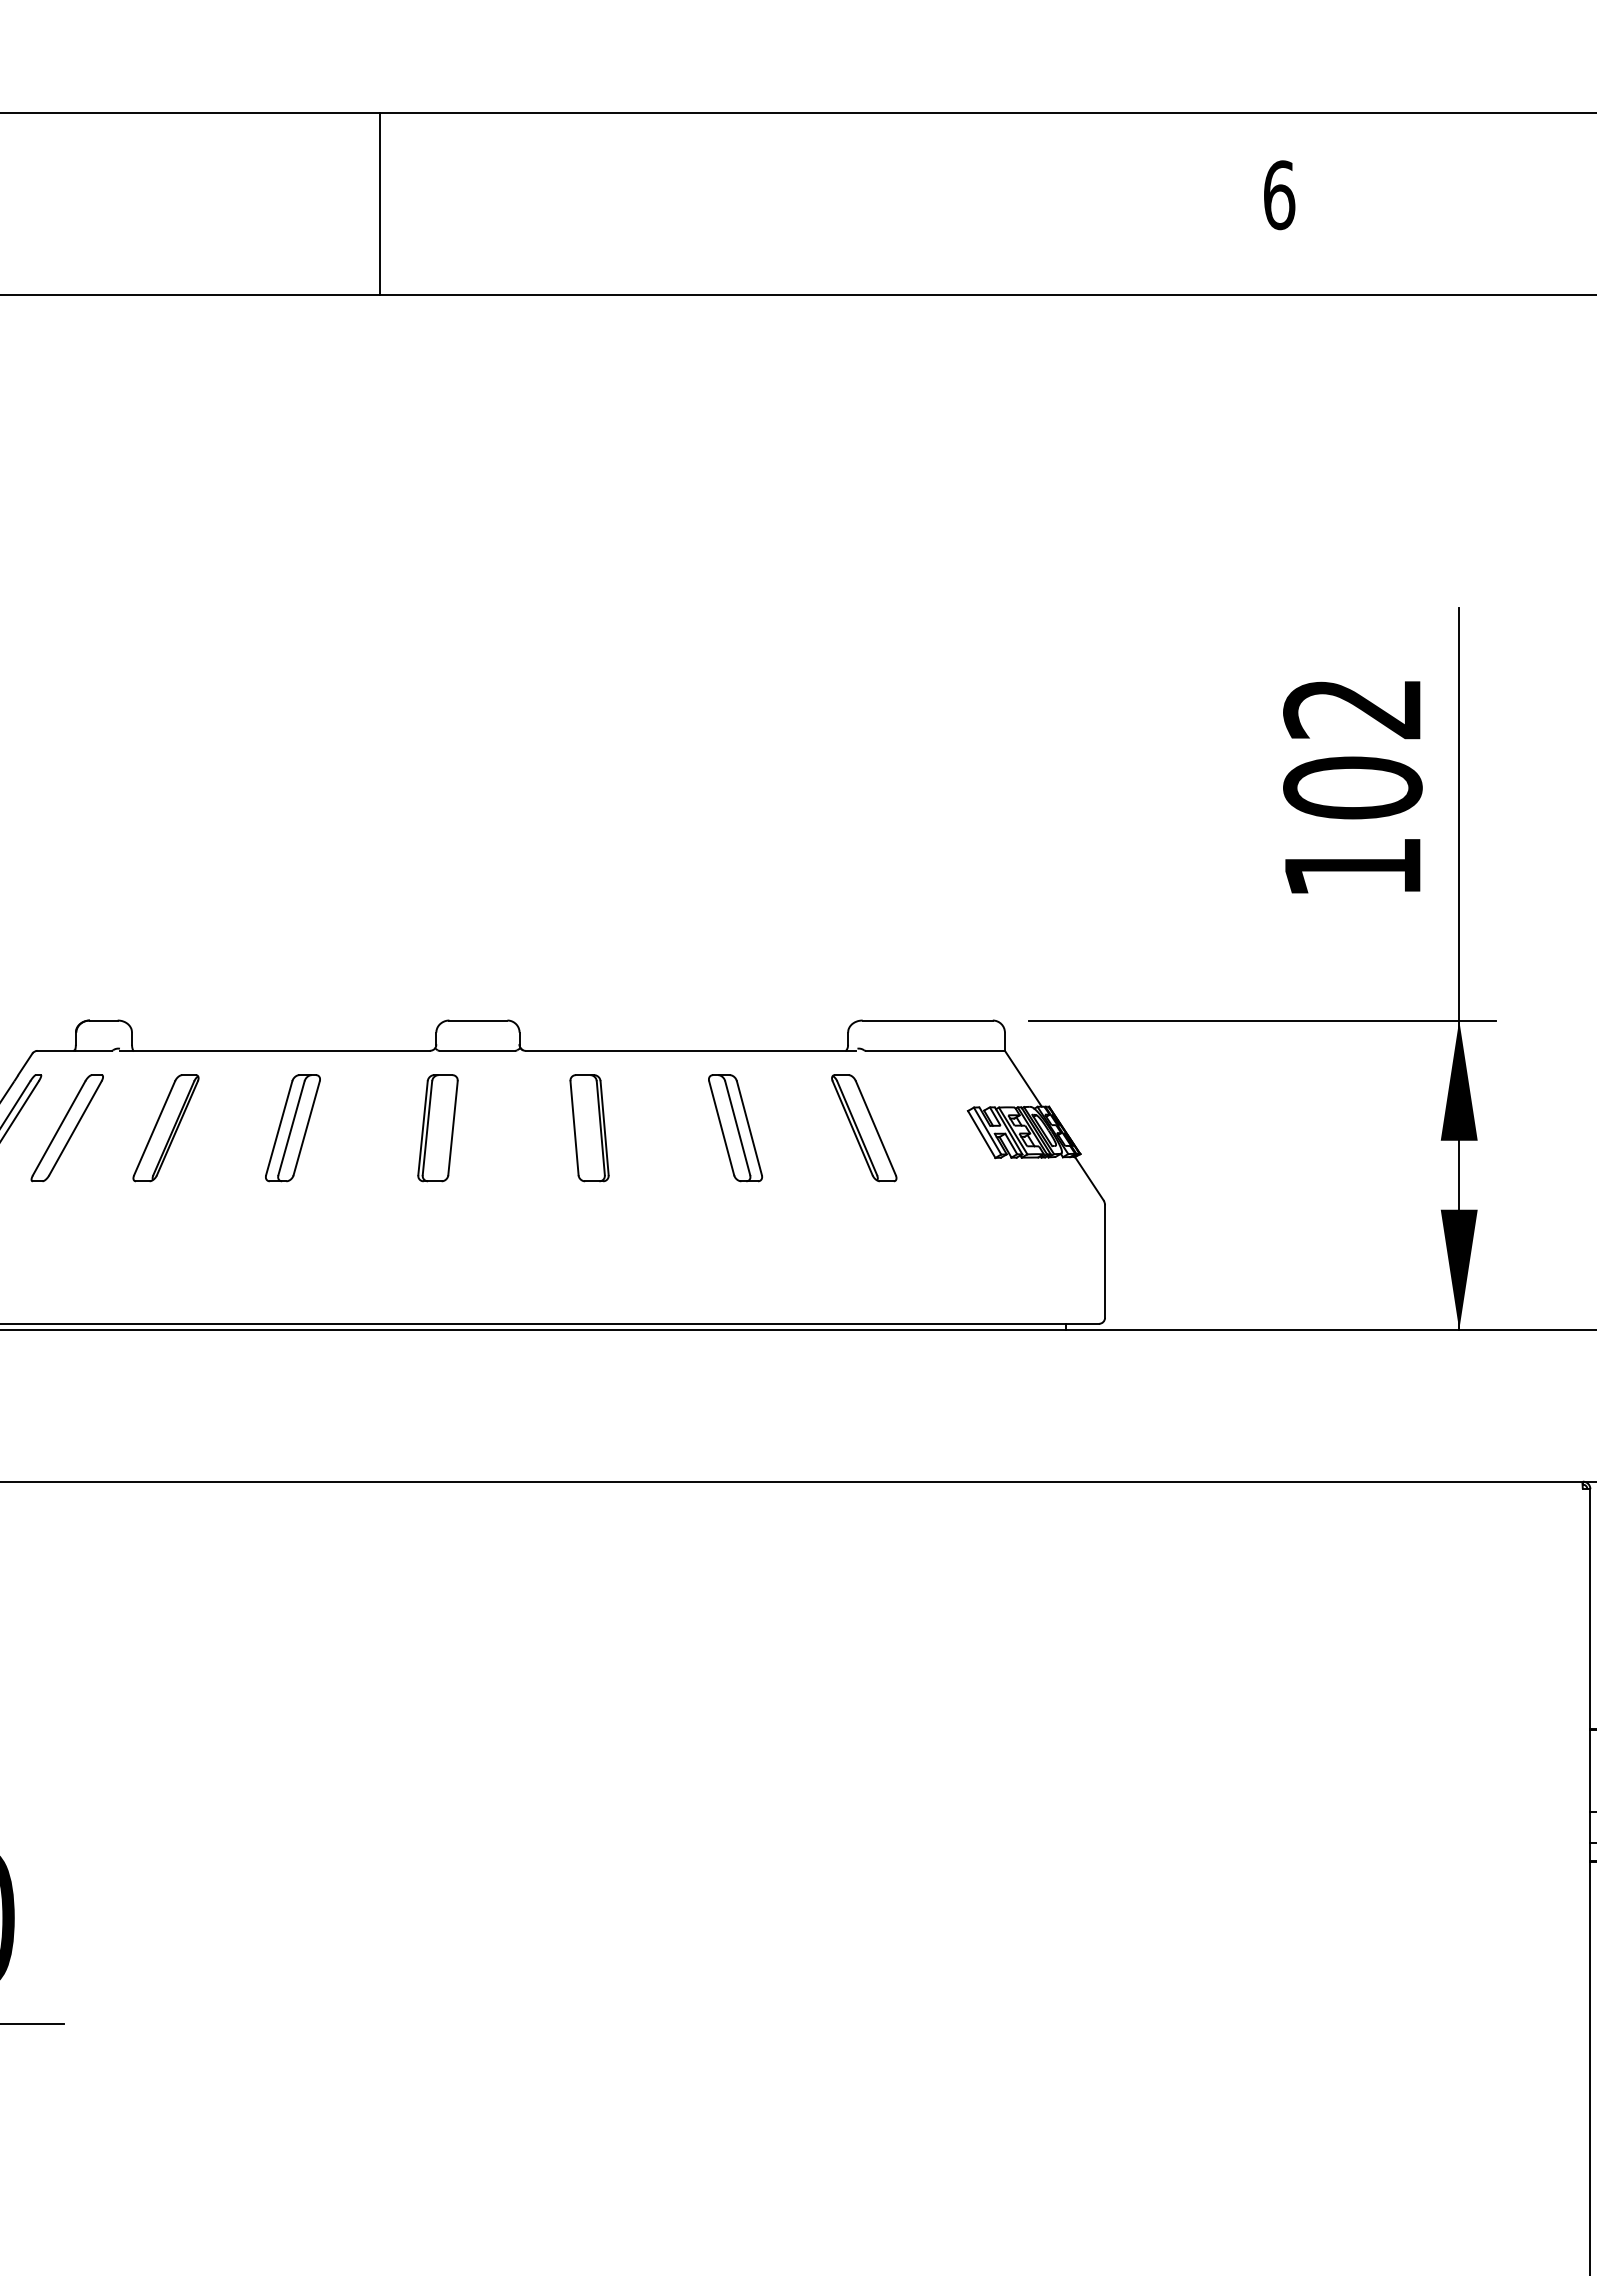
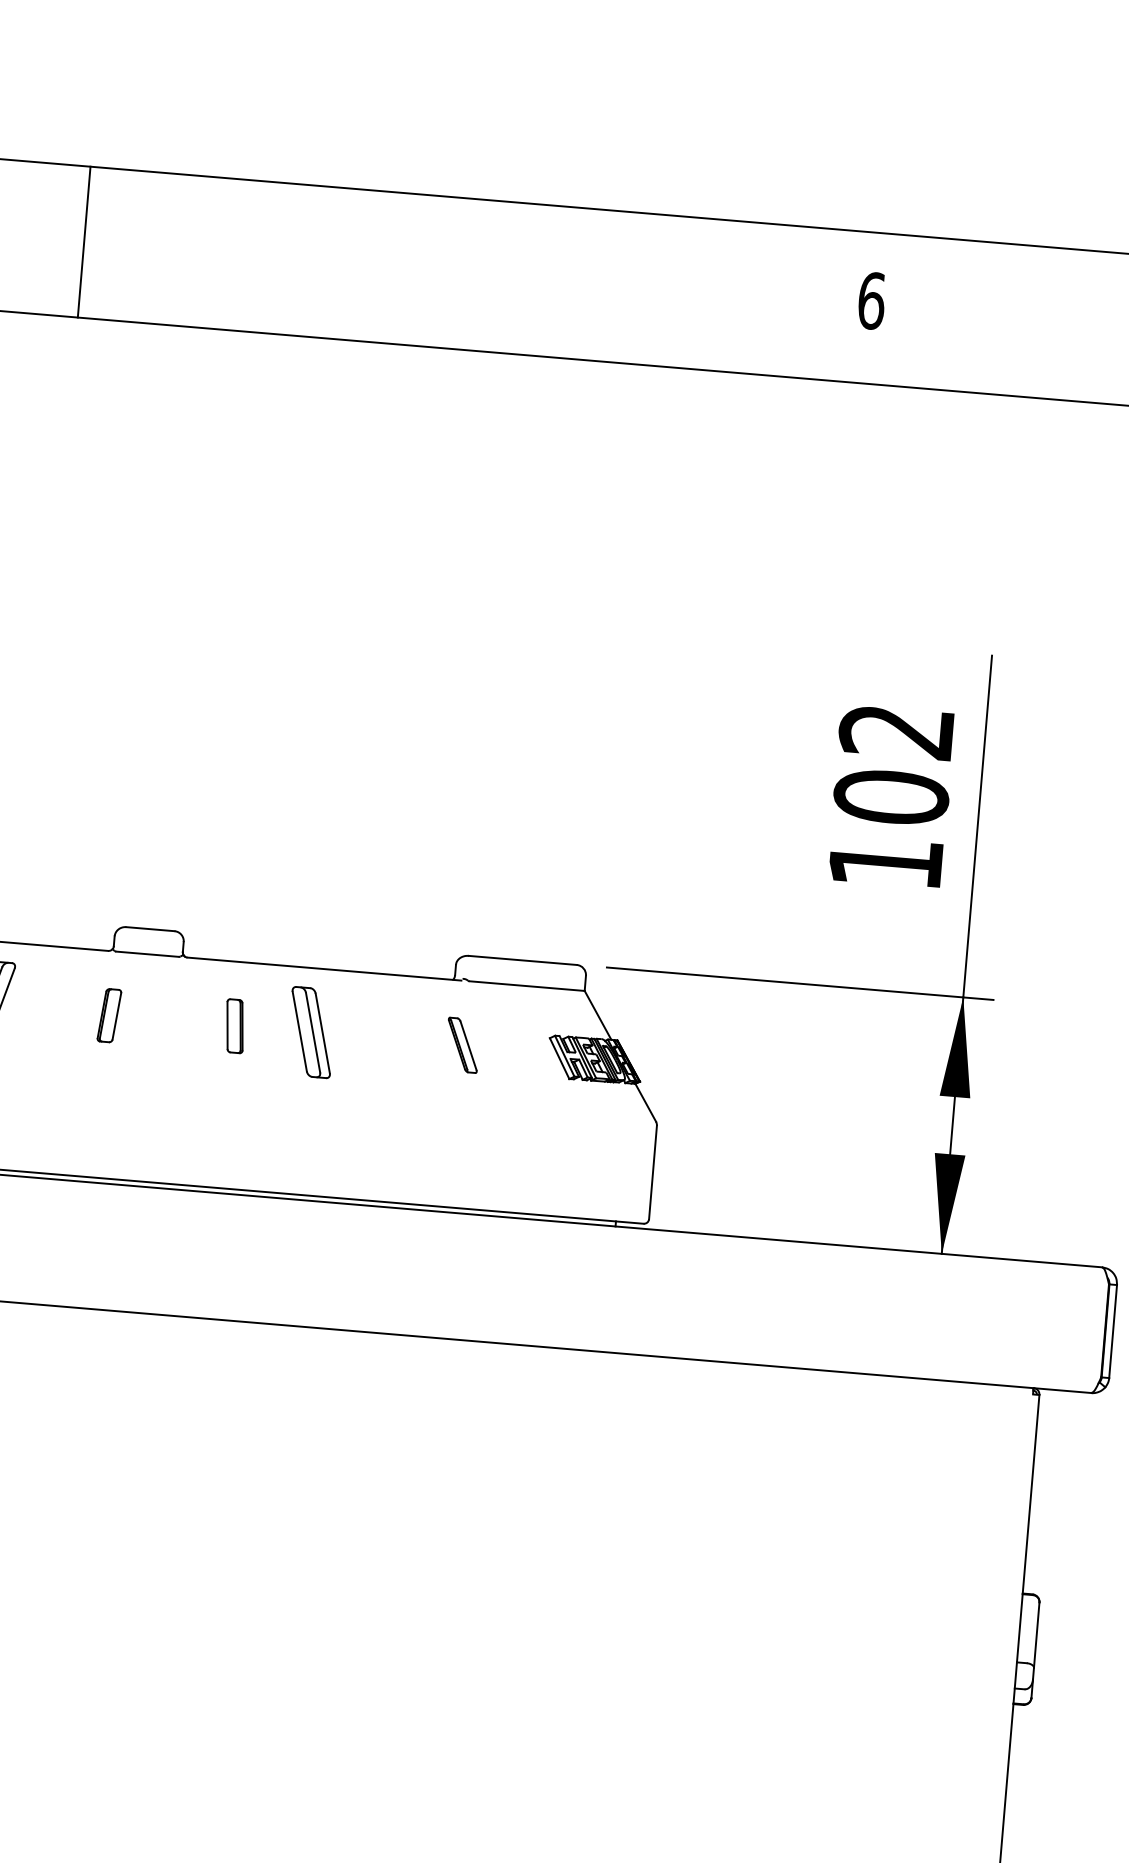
line: (379, 204) -> (83, 242), moved
part: (437, 1128) -> (109, 1015), size x0.6
part: (589, 1128) -> (234, 1026), size x0.6
part: (735, 1128) -> (311, 1032), moved
part: (864, 1128) -> (462, 1045), size x0.6

